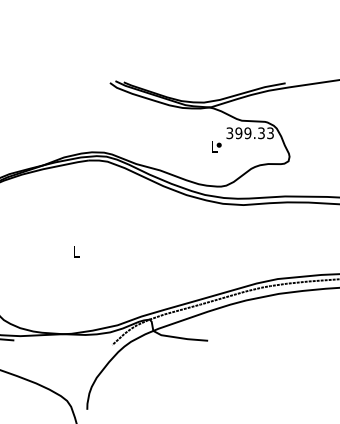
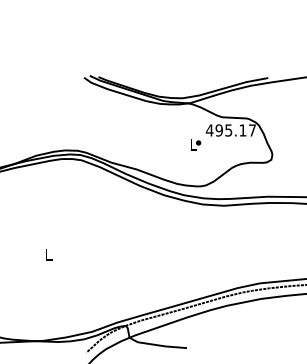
text: (249, 133) -> (230, 130), 399.33 -> 495.17

